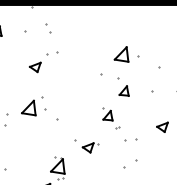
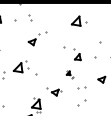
part: (125, 53) -> (78, 20), moved
part: (43, 61) -> (37, 38), moved
part: (110, 118) -> (69, 74), size x0.6

